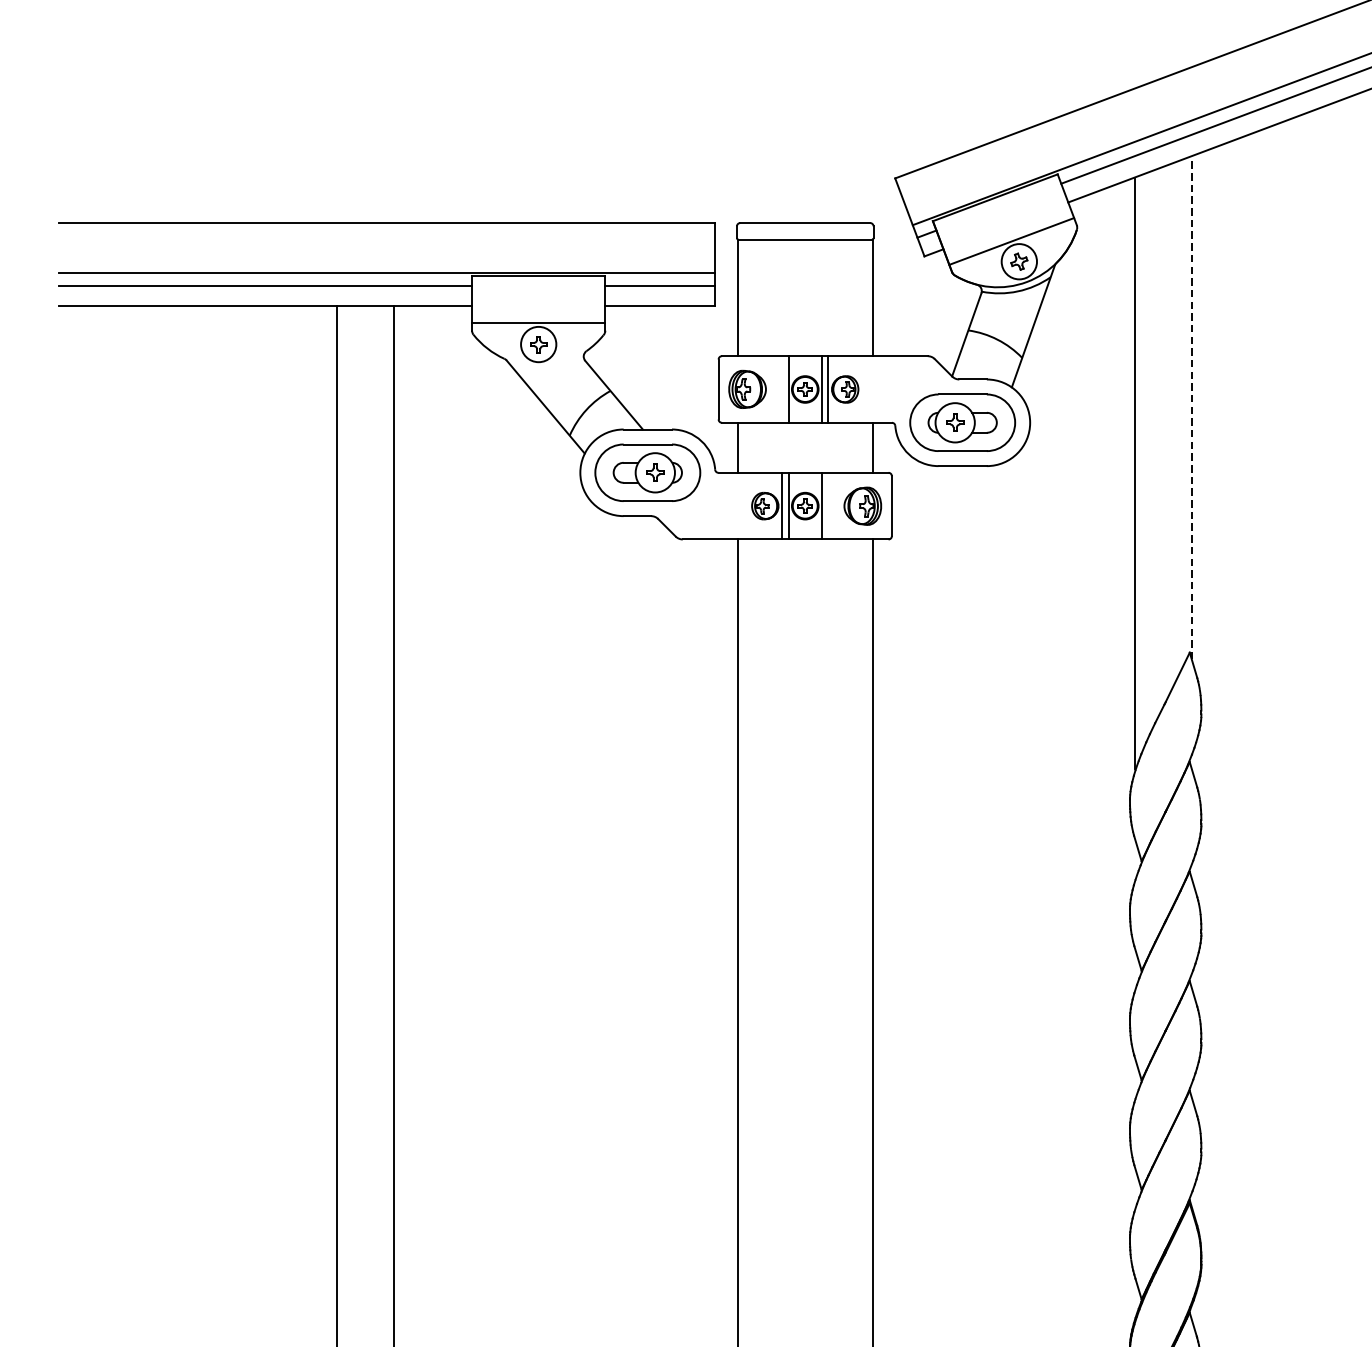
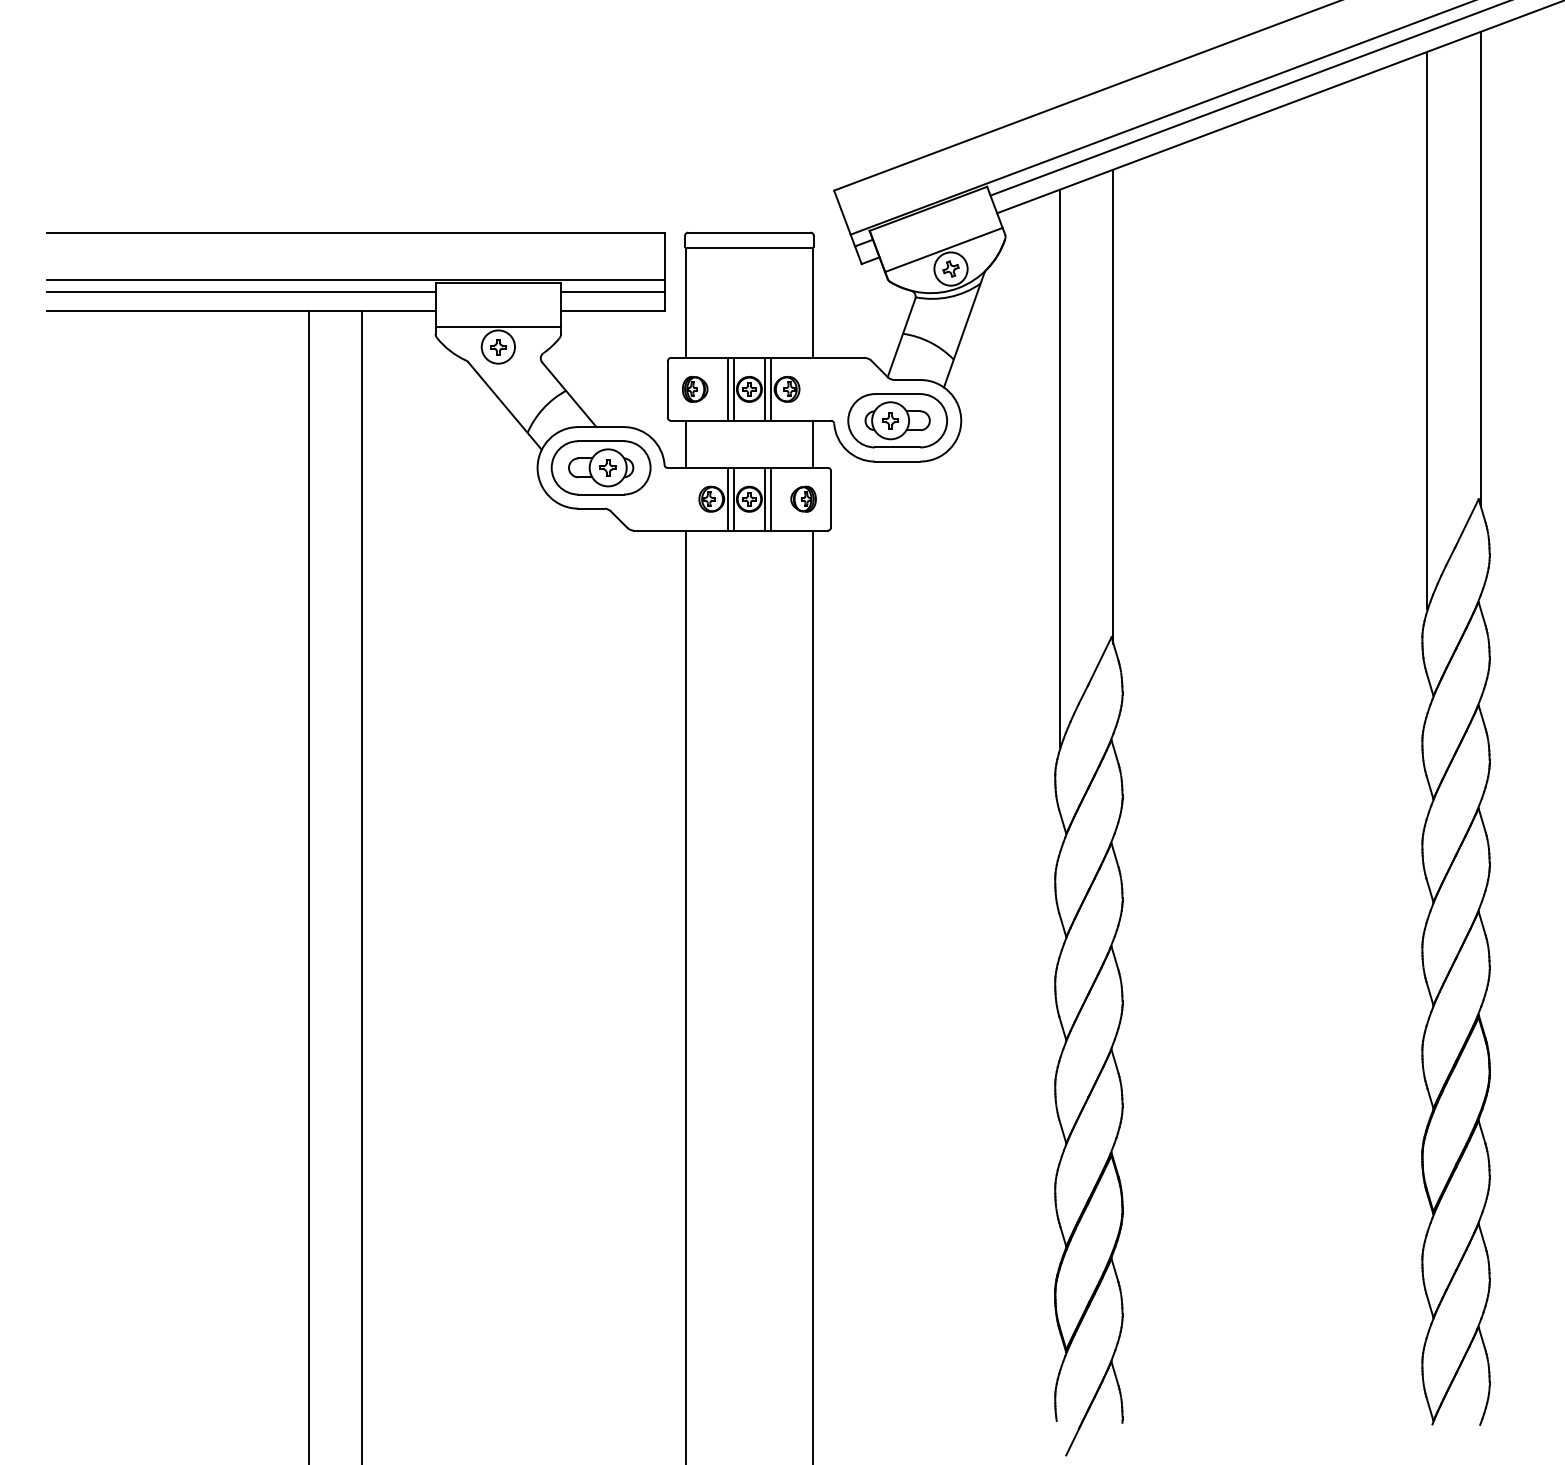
part: (748, 389) -> (695, 389), size x0.71
line: (781, 389) -> (727, 389), added
line: (1191, 407) -> (1113, 406), dashed -> solid
line: (828, 505) -> (771, 498), added
part: (862, 505) -> (803, 498), size x0.71

